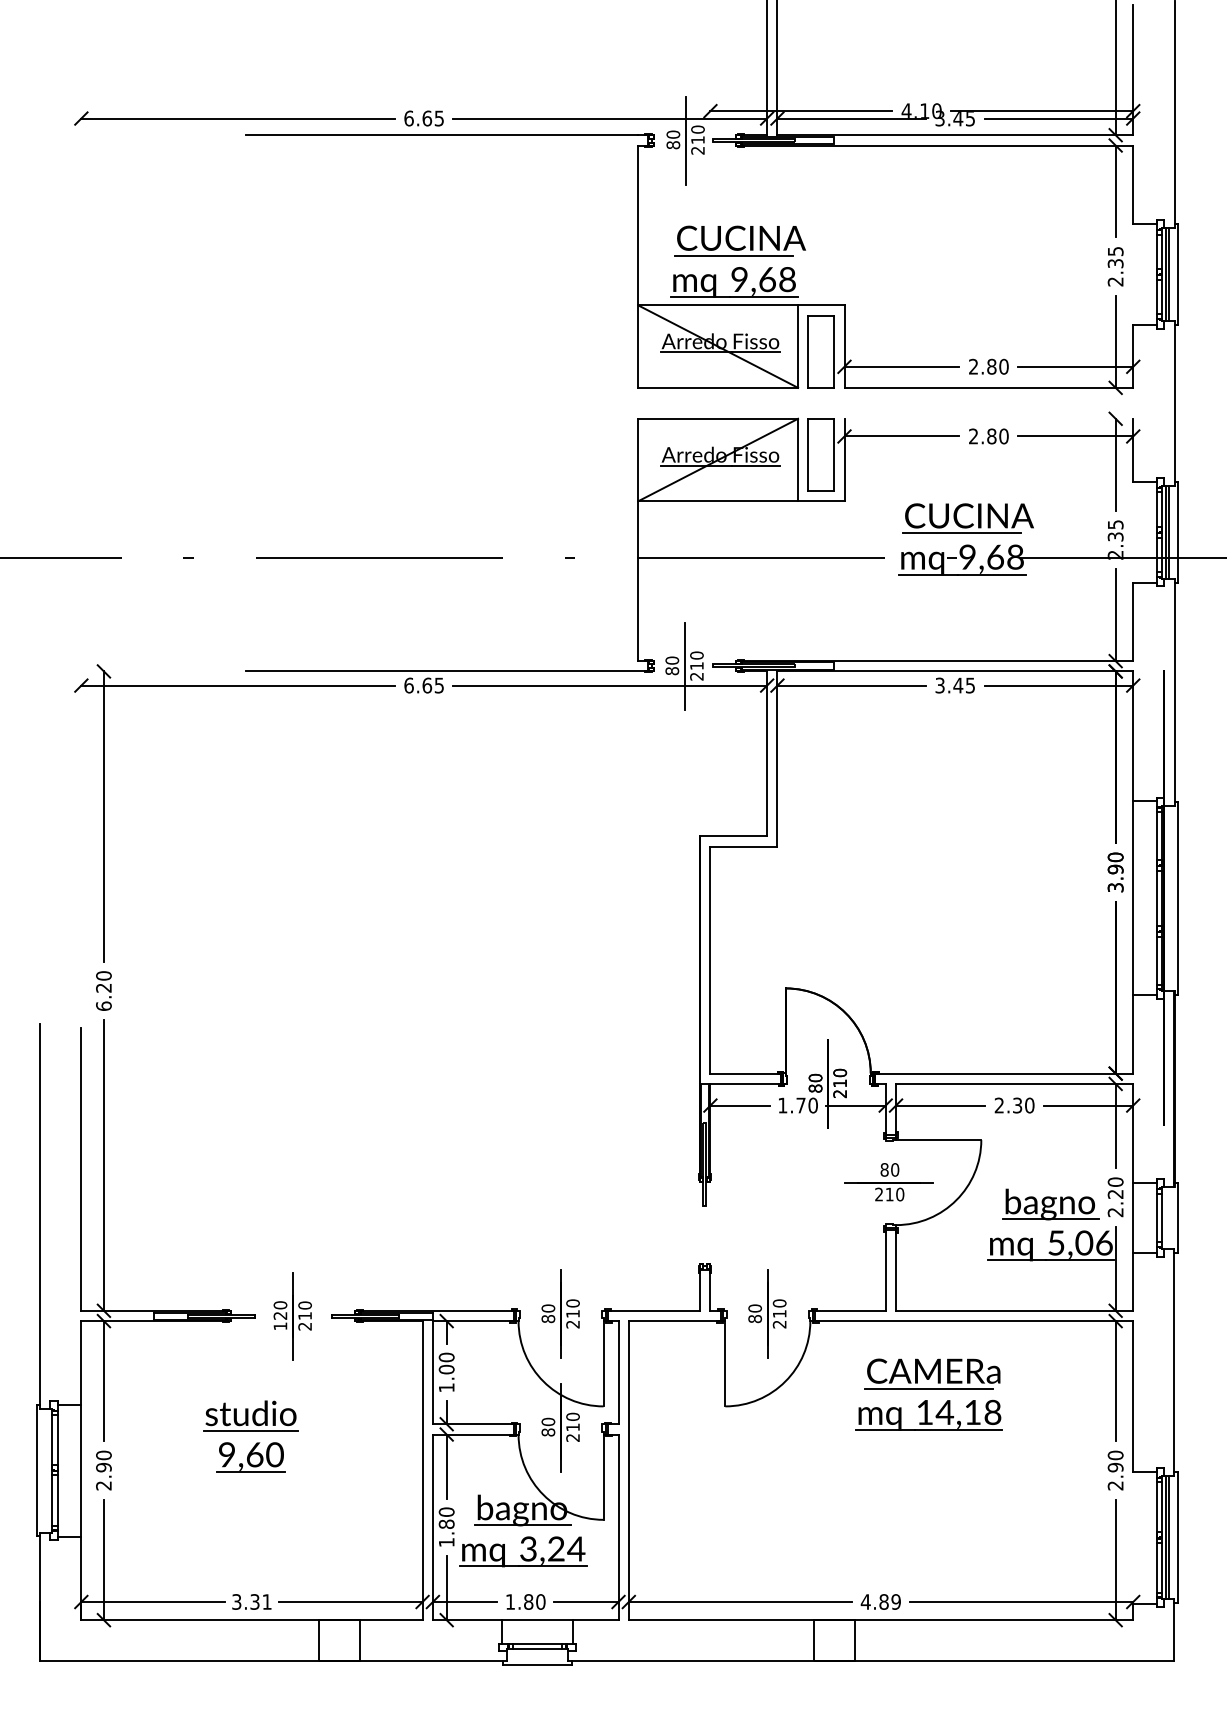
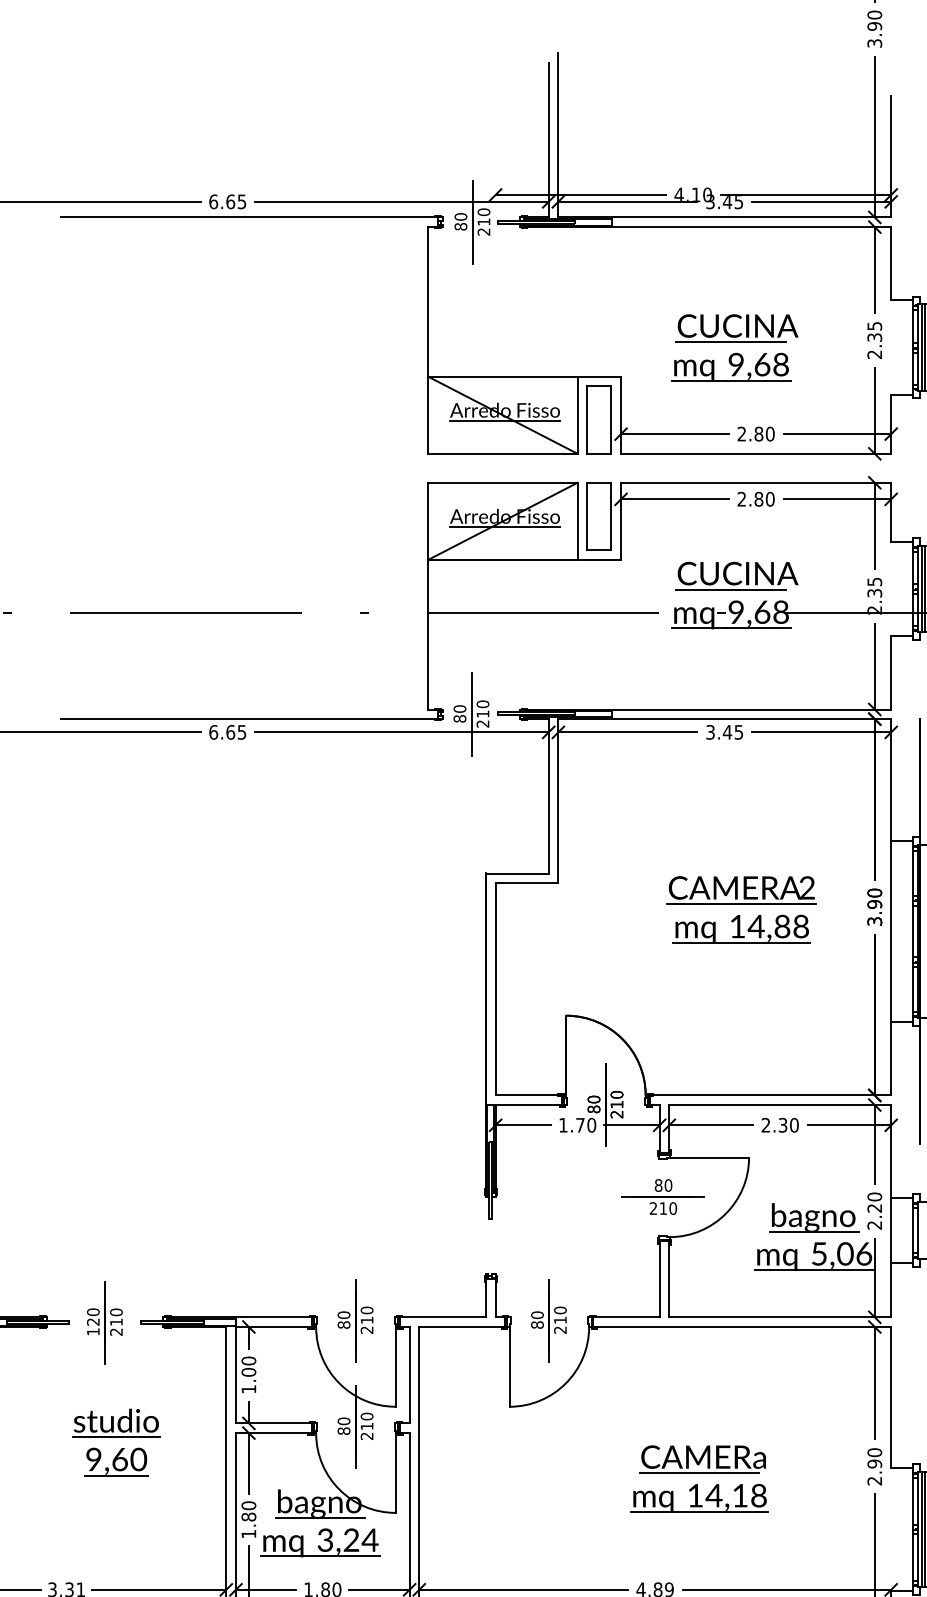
part: (737, 261) -> (734, 347), moved
line: (988, 418) -> (755, 482), added
part: (973, 875) -> (741, 910), added
part: (928, 1394) -> (698, 1478), moved
part: (250, 1436) -> (115, 1442), moved

